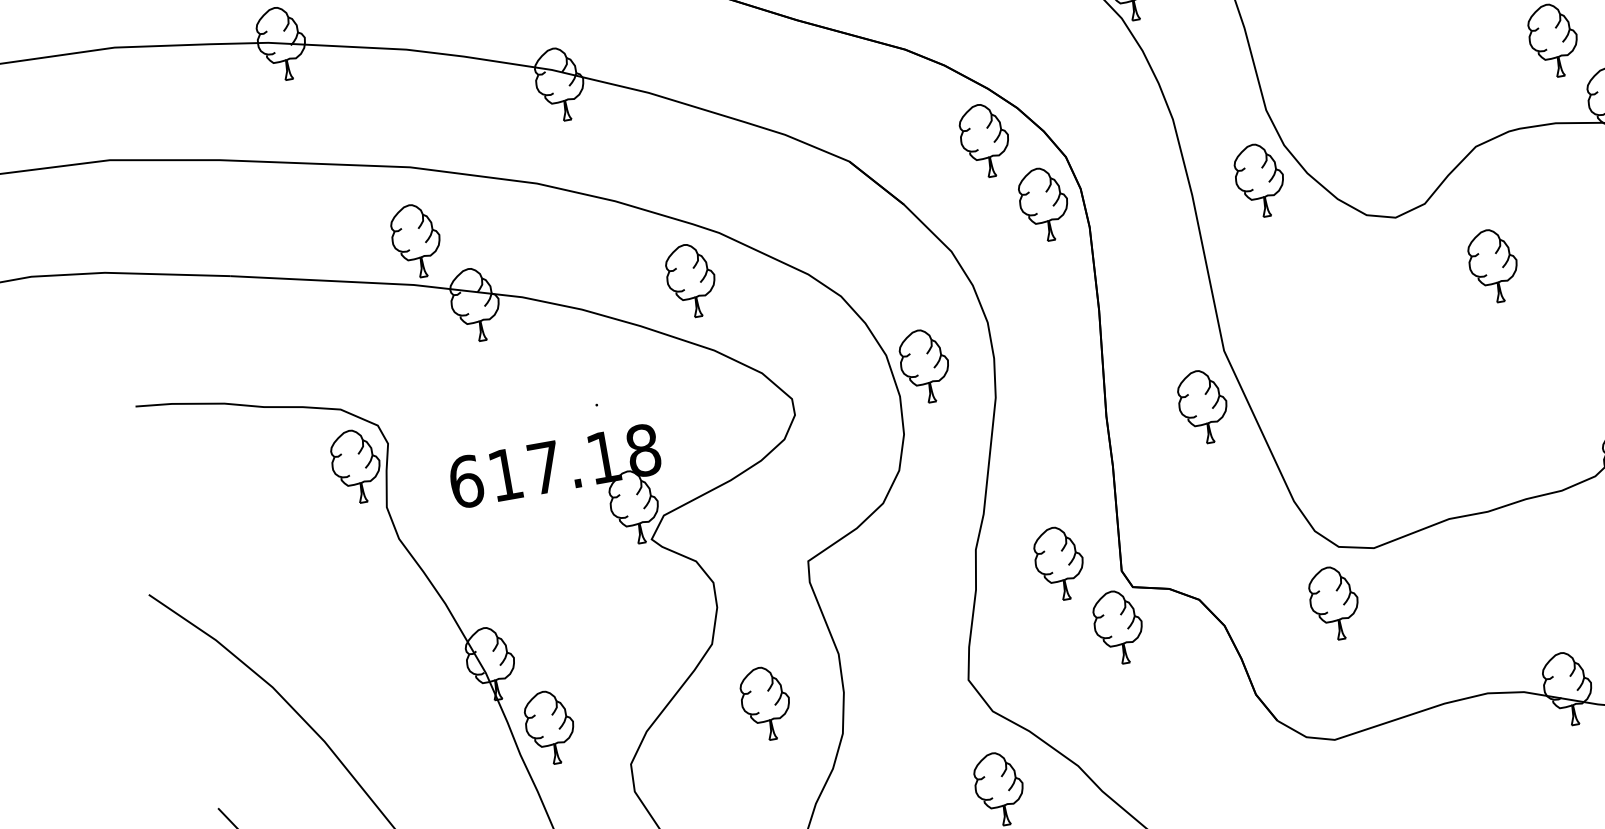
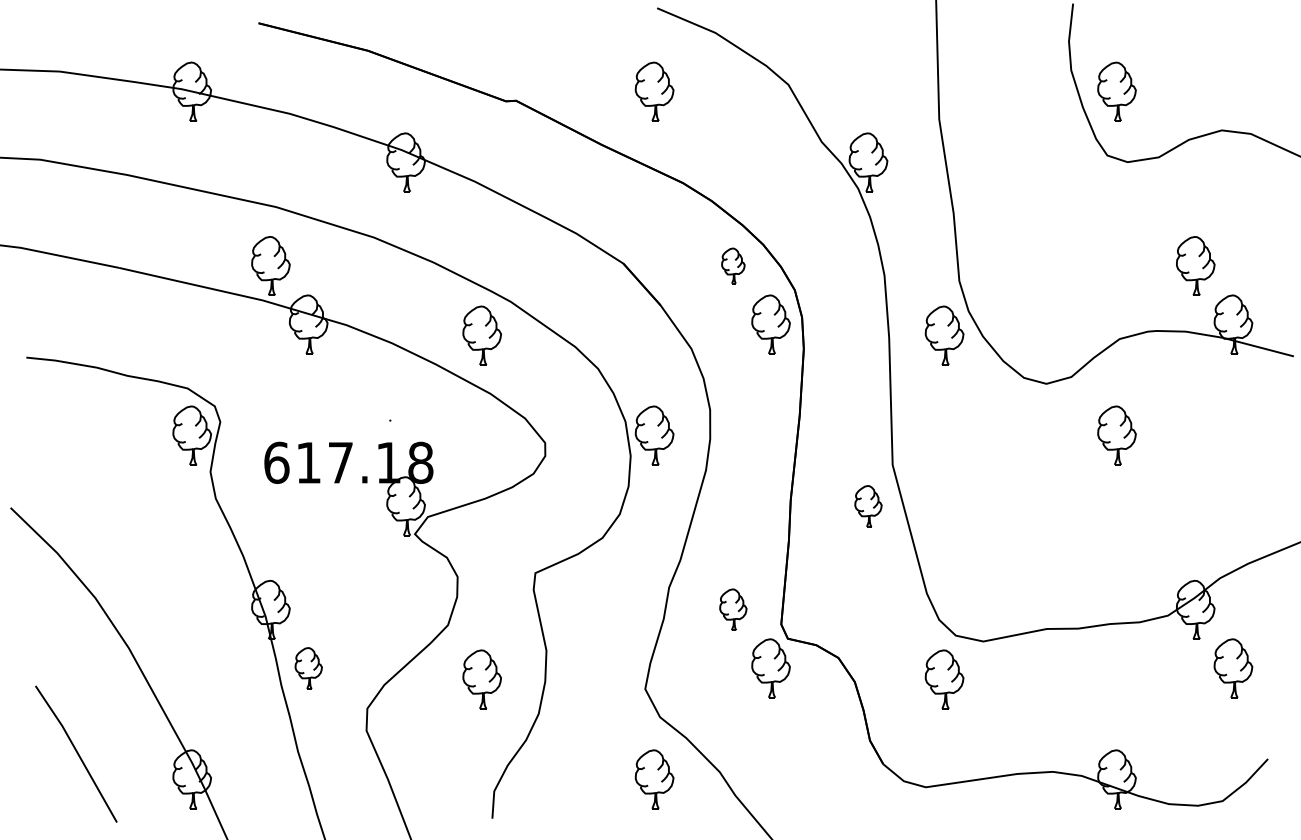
part: (985, 139) -> (733, 265), size x0.6
part: (1203, 407) -> (868, 506), size x0.7
part: (1059, 562) -> (733, 609), size x0.7
part: (549, 727) -> (308, 668), size x0.7

